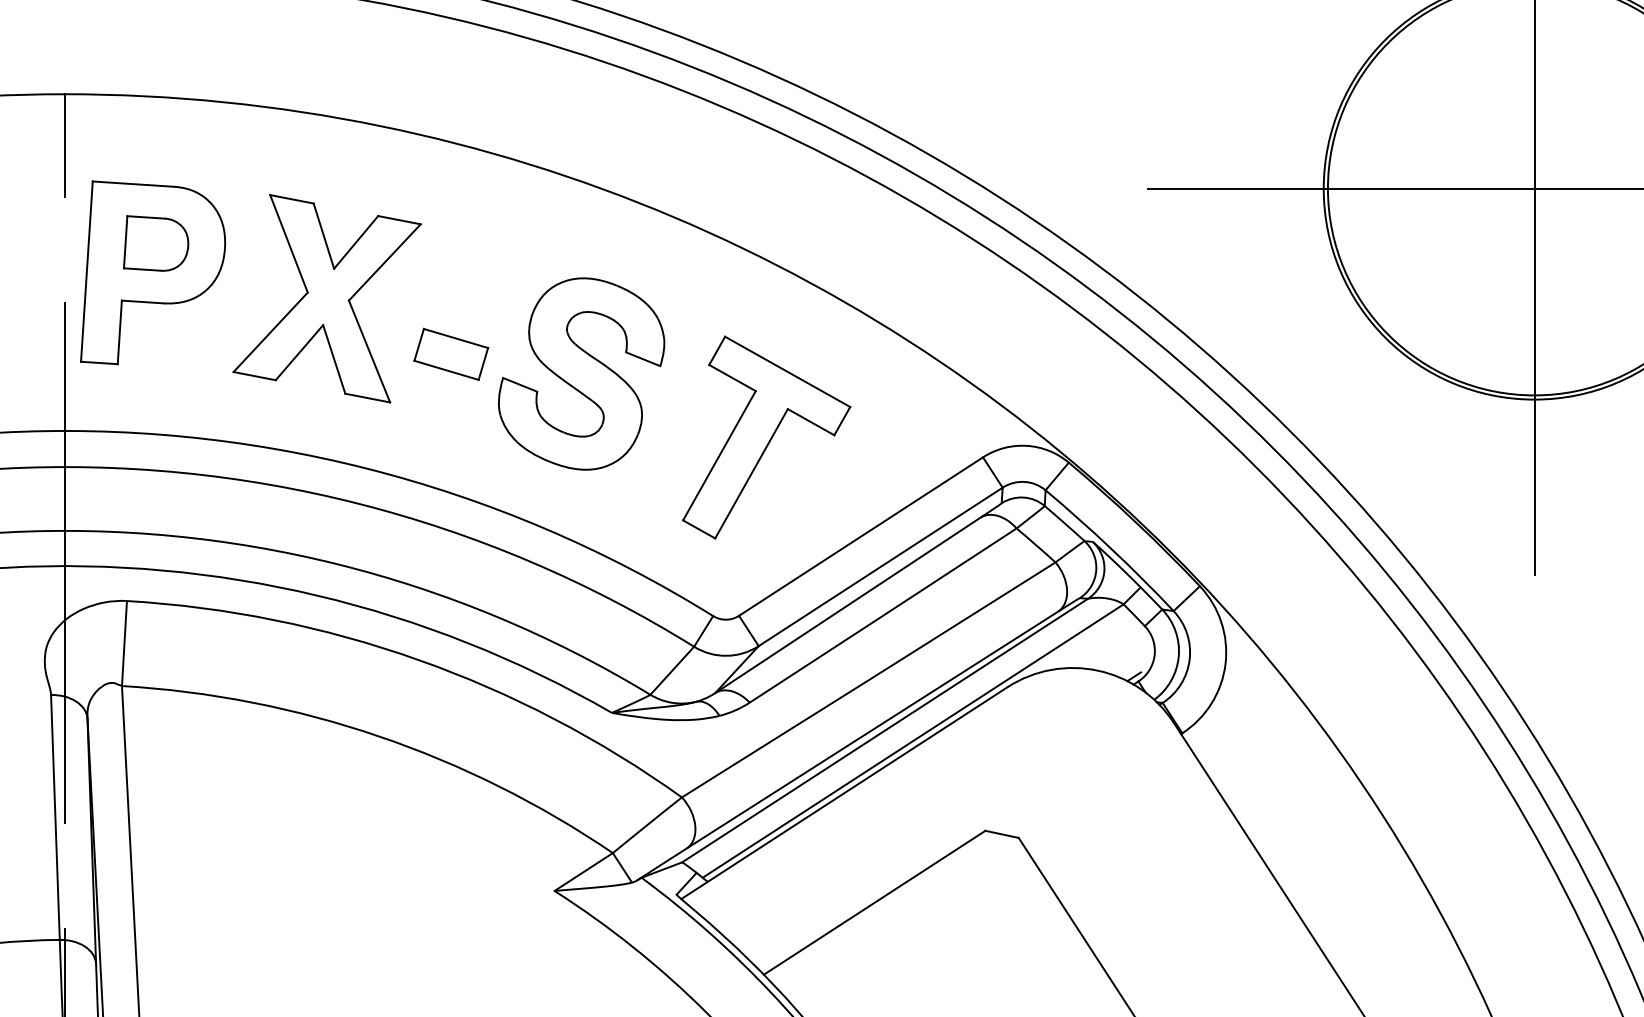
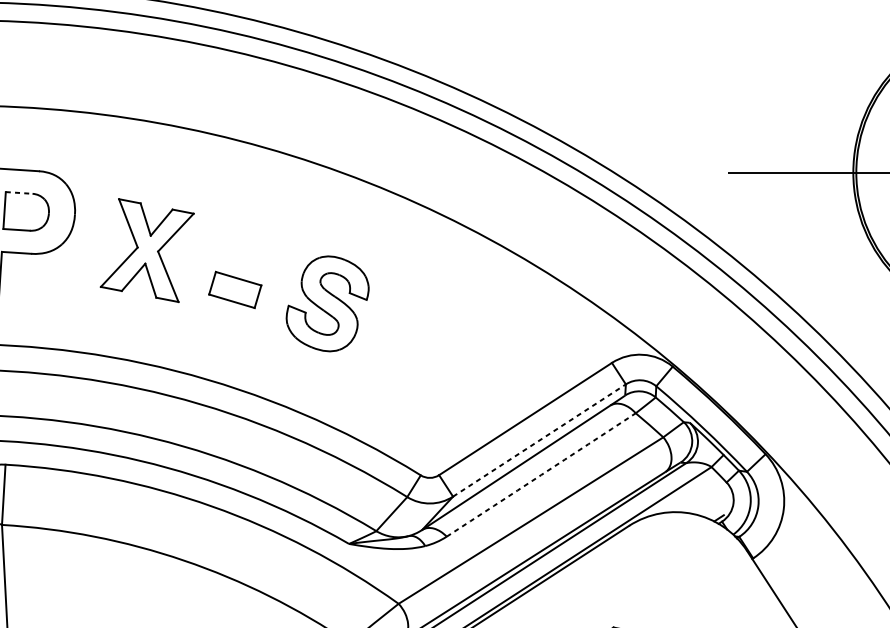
line: (146, 217) -> (19, 193), solid -> dashed
part: (326, 298) -> (146, 250), size x0.7
part: (581, 373) -> (327, 303), size x0.7
part: (766, 437) -> (458, 348), removed
line: (881, 566) -> (540, 440), solid -> dashed
arc: (883, 615) -> (541, 474), solid -> dashed

